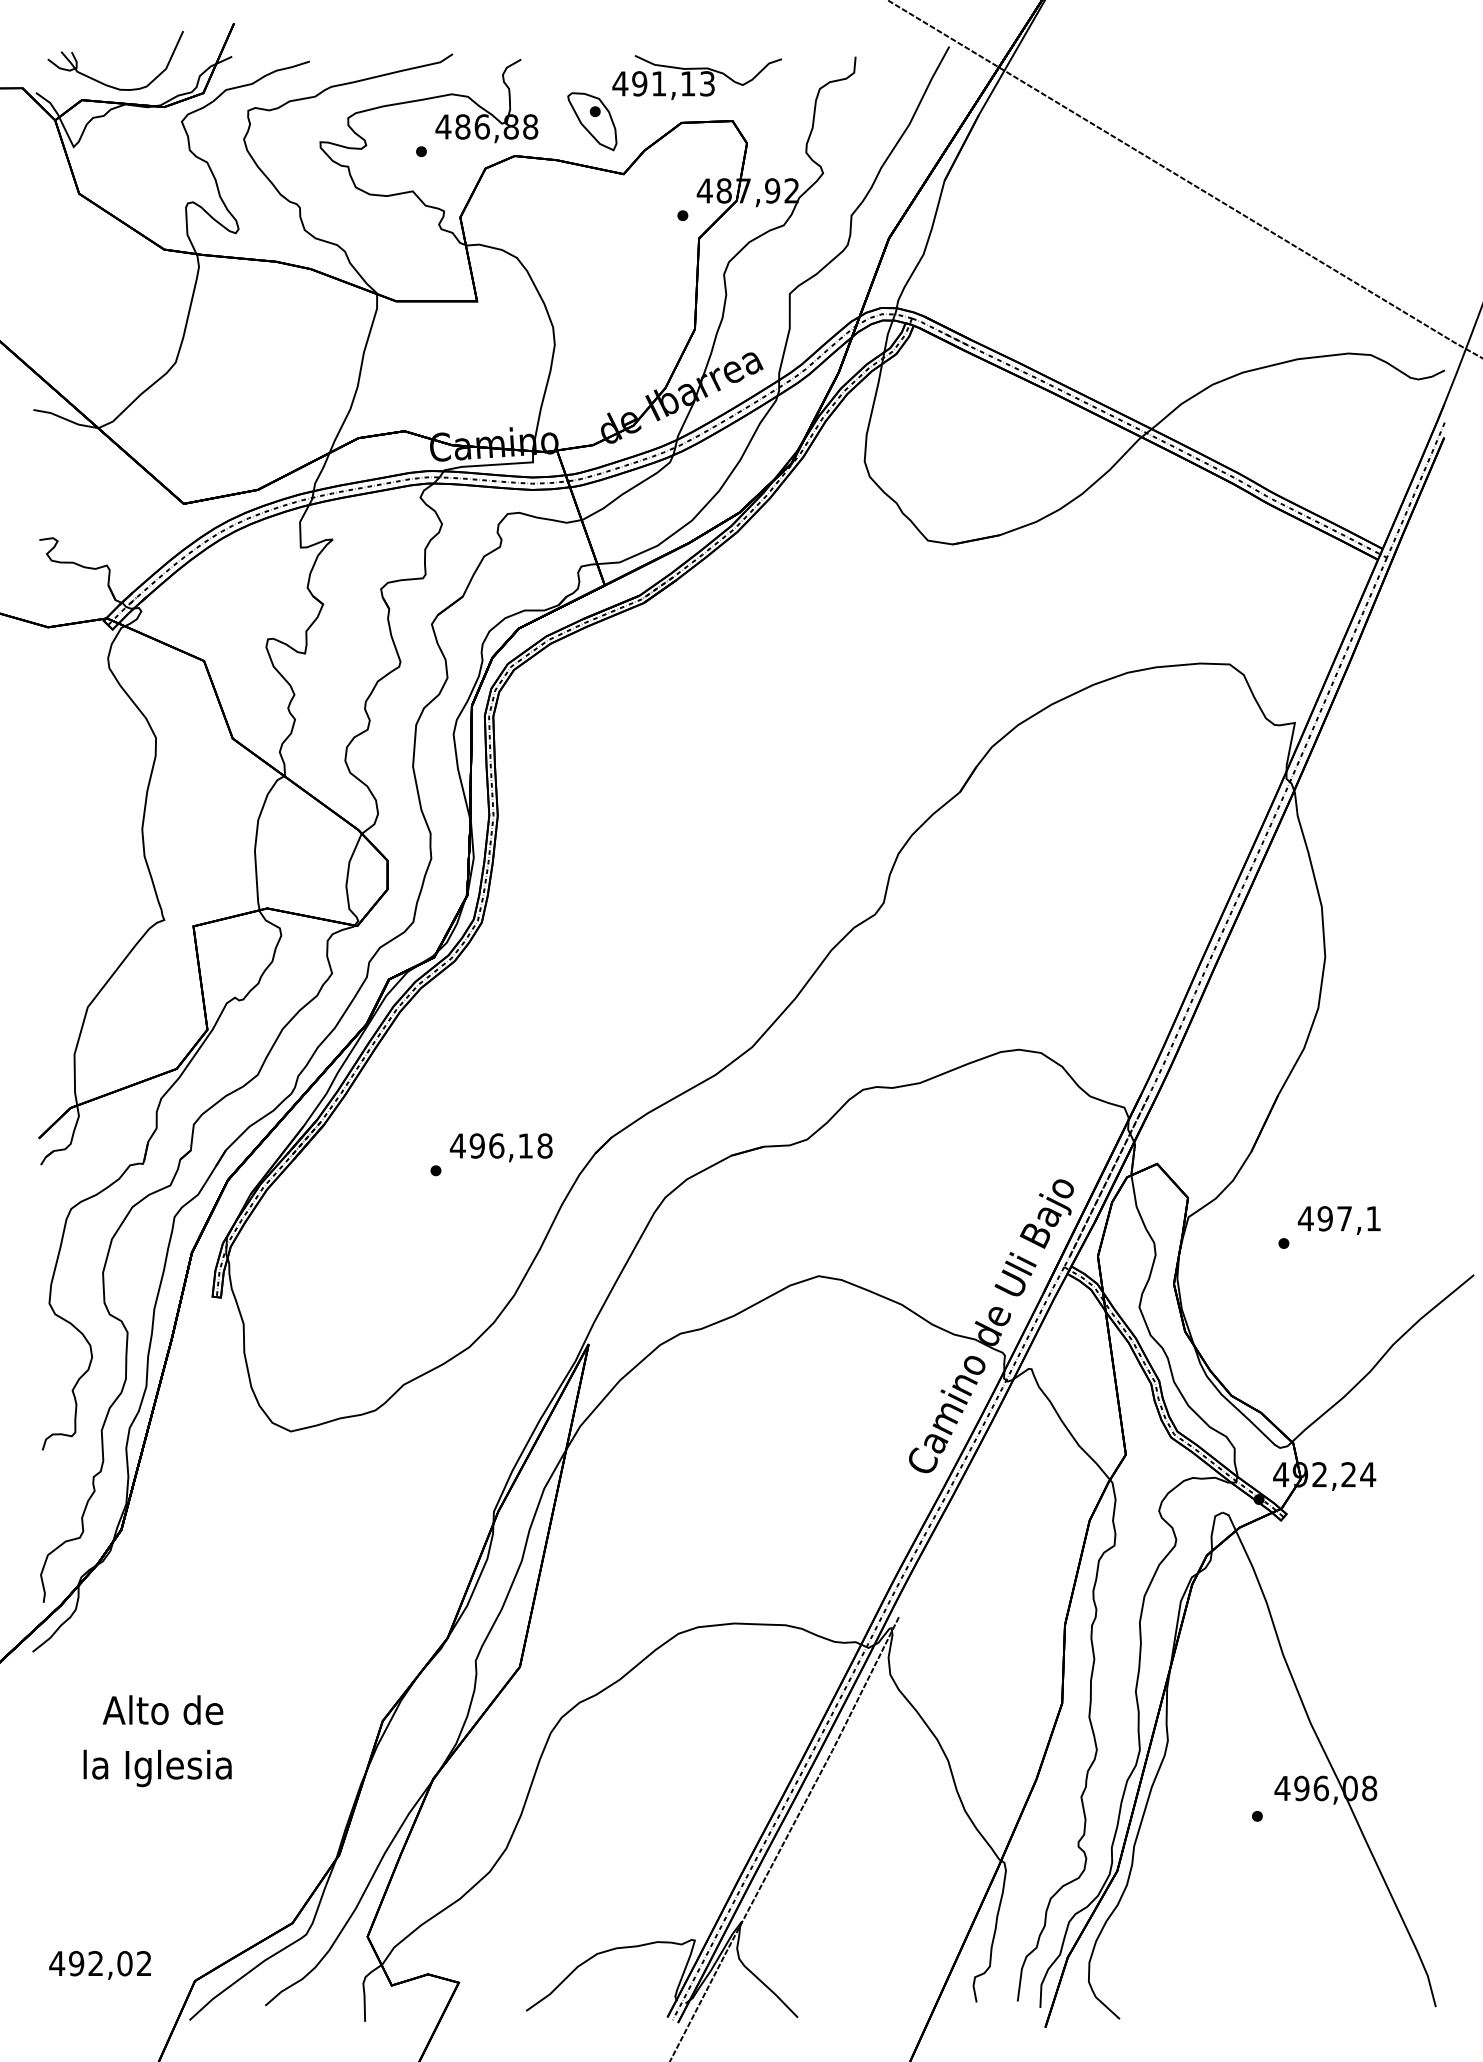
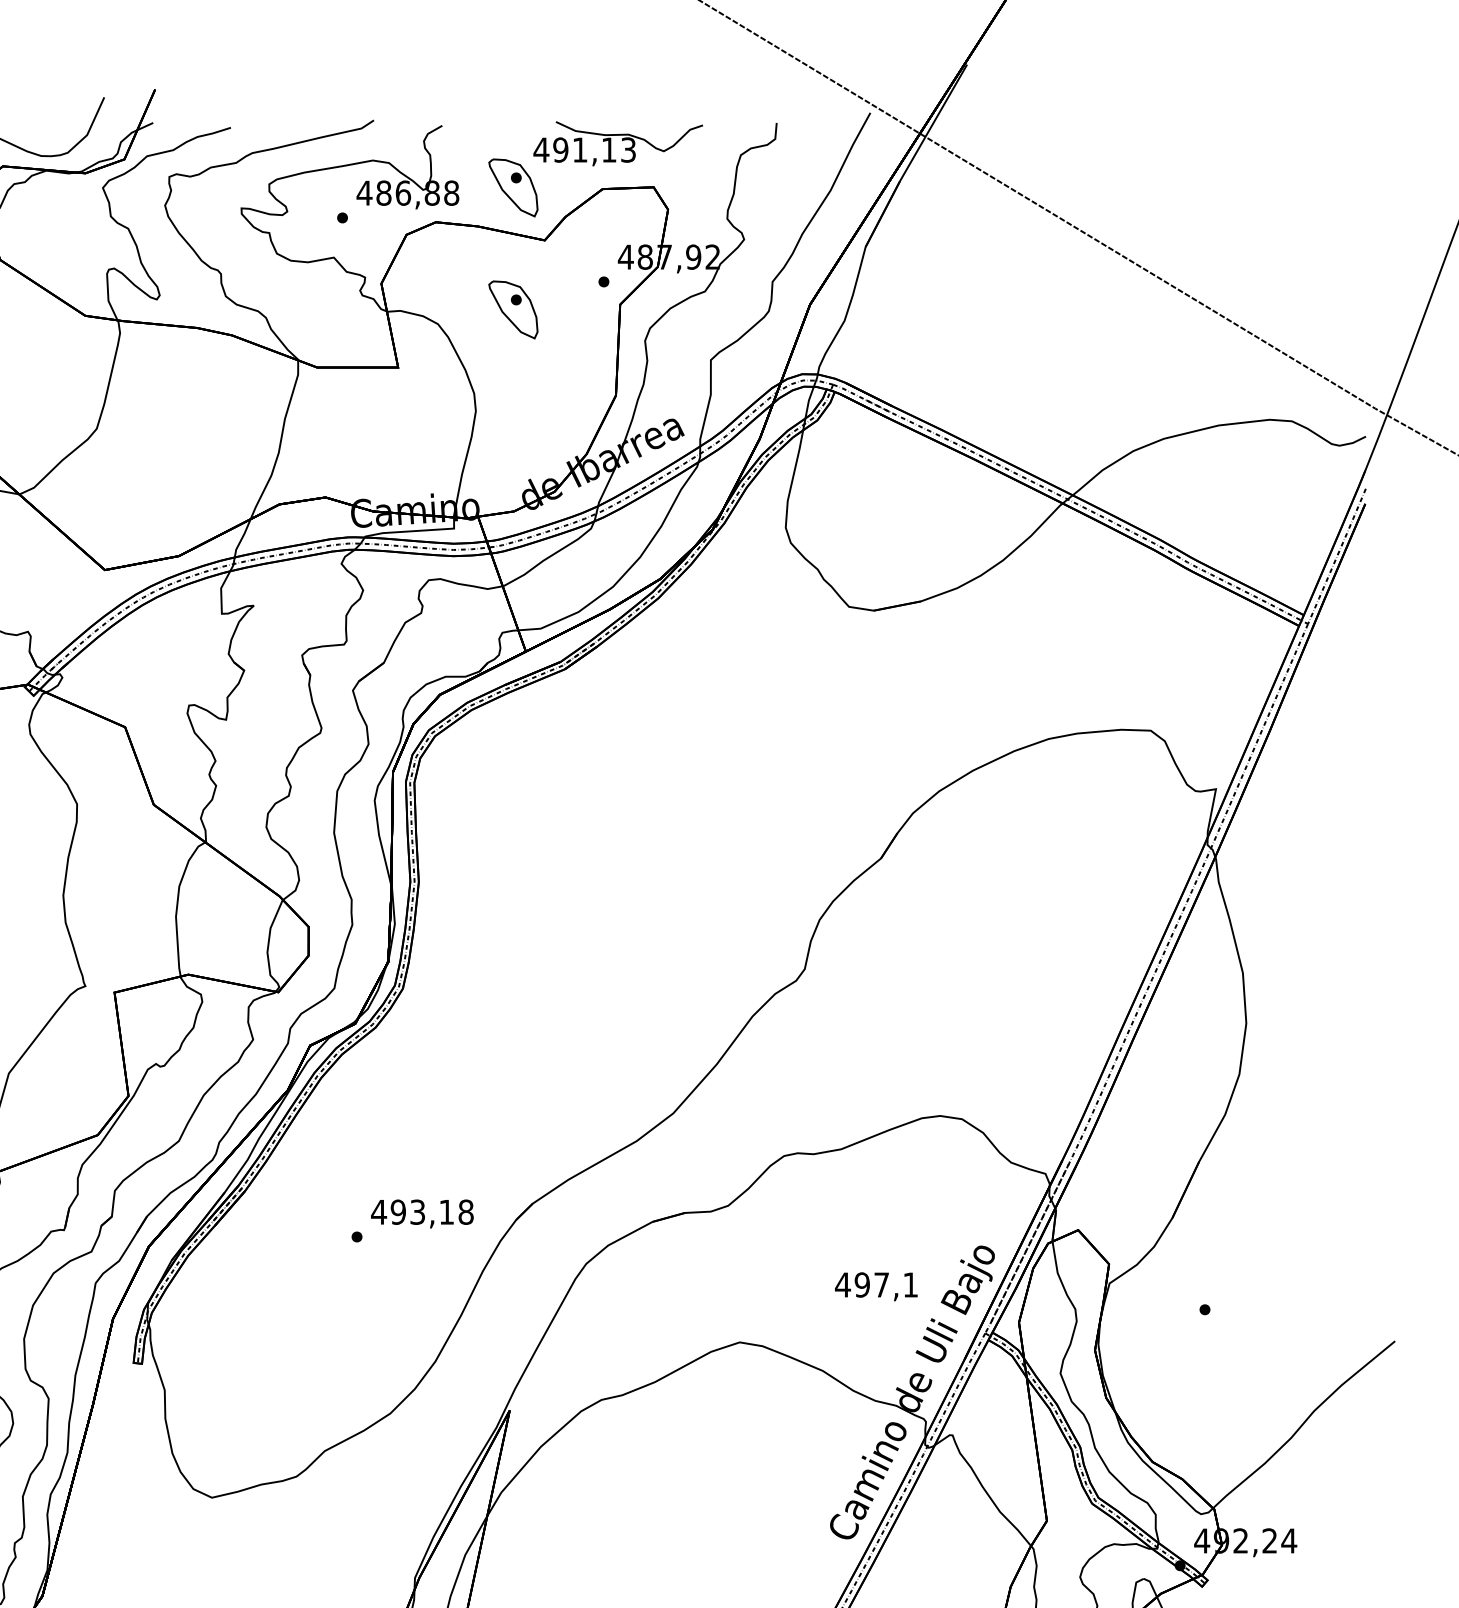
part: (592, 243) -> (513, 309), added
text: (496, 1145) -> (417, 1211), 496,18 -> 493,18
text: (1338, 1220) -> (875, 1286), moved

